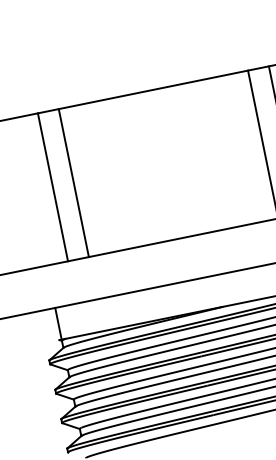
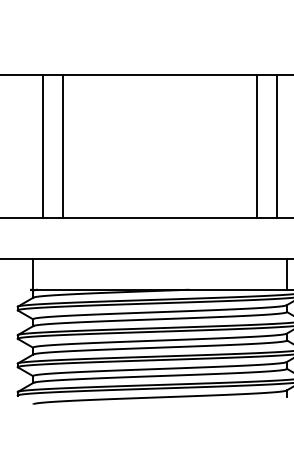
line: (74, 182) -> (63, 146), moved
line: (52, 187) -> (42, 146), moved

